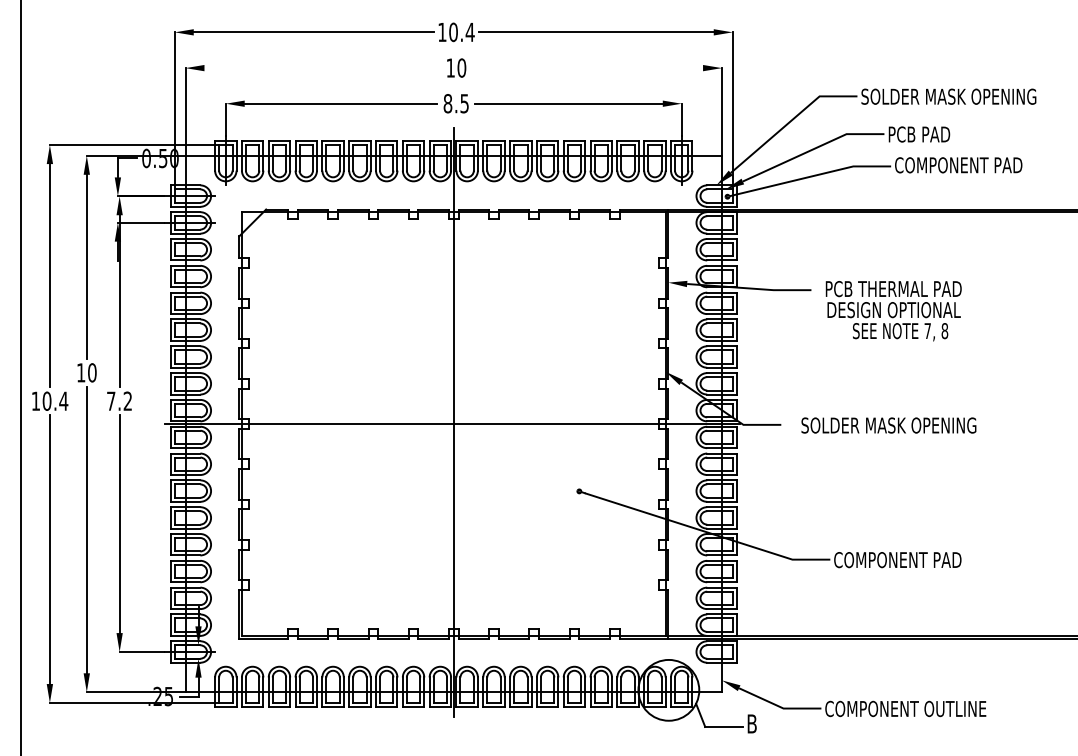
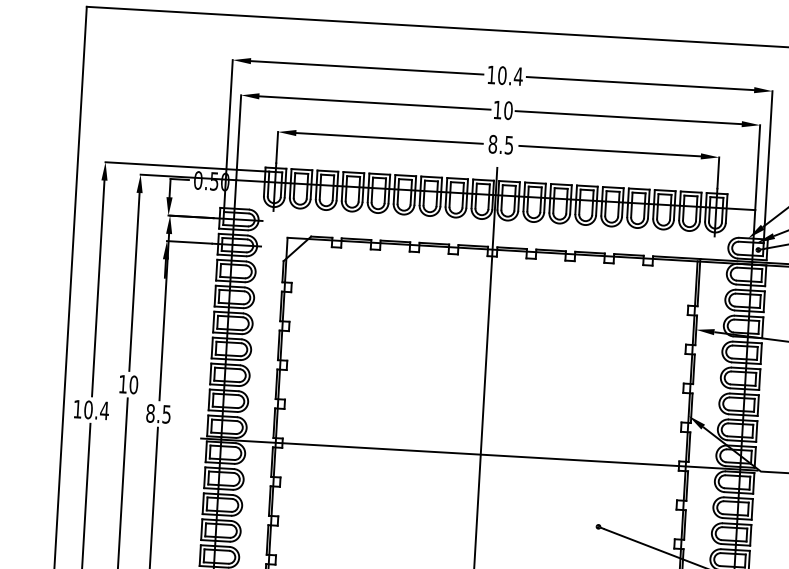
line: (323, 68) -> (374, 103), added
line: (586, 68) -> (629, 118), added
text: (119, 400) -> (158, 413), 7.2 -> 8.5

